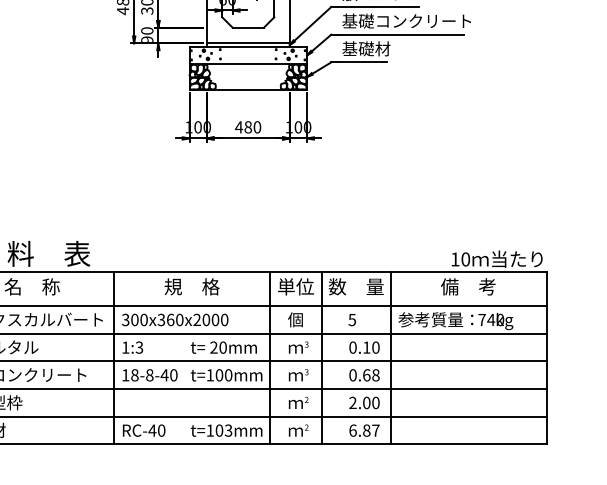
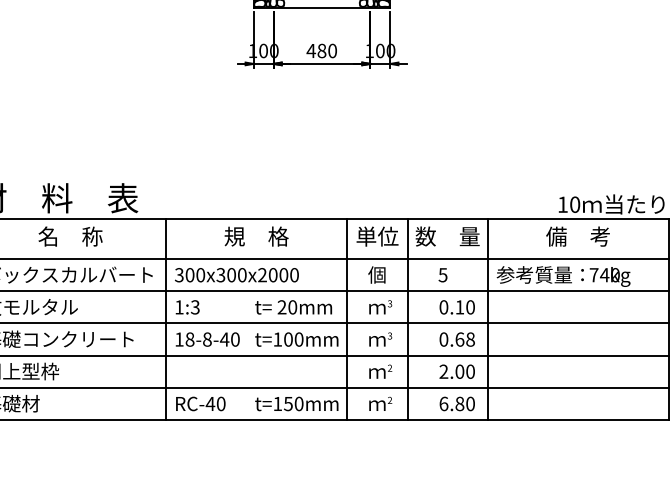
text: (170, 319) -> (231, 274), 300x360x2000 -> 300x300x2000
text: (223, 430) -> (293, 403), t=103mm -> t=150mm
text: (375, 430) -> (470, 403), 6.87 -> 6.80

